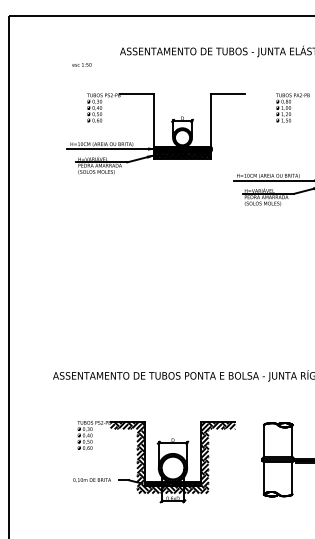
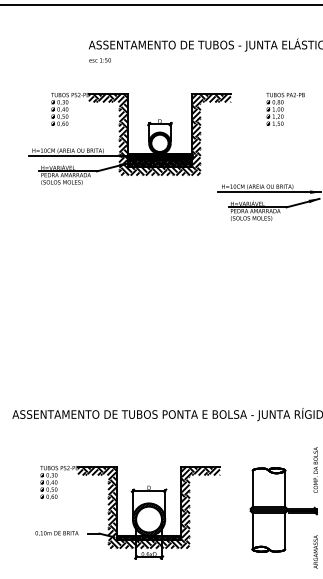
text: (81, 64) -> (99, 59), moved
hatch: (182, 130) -> (159, 135), added

